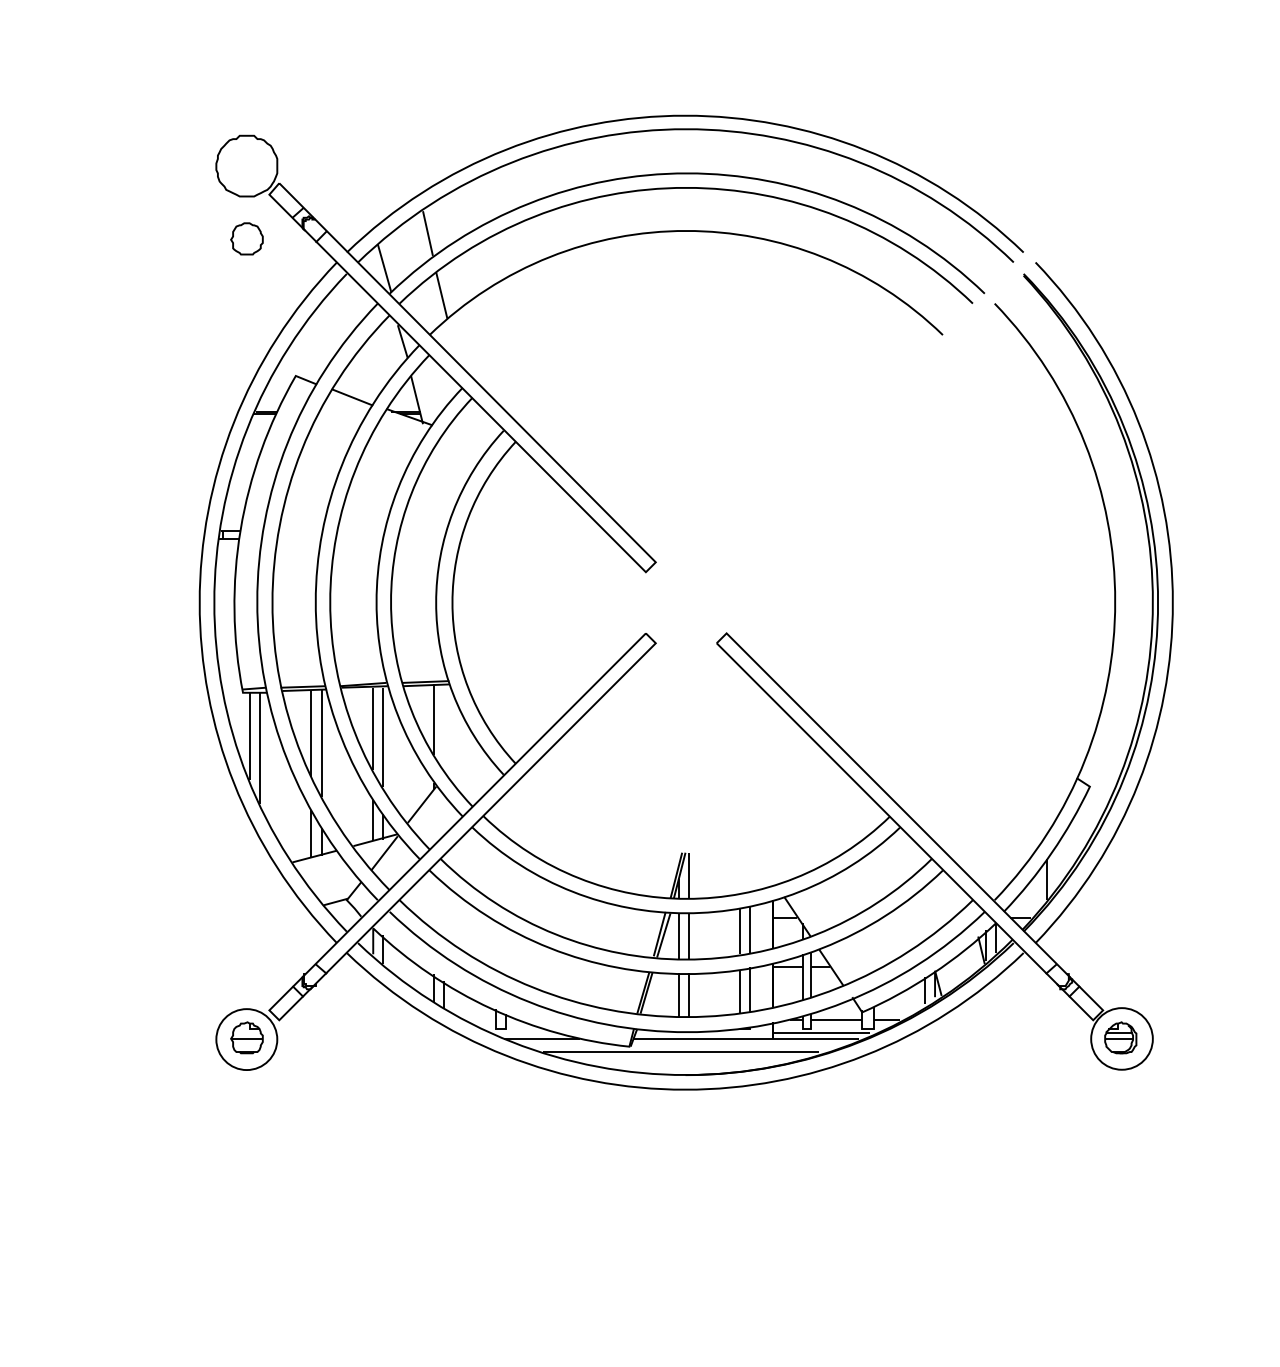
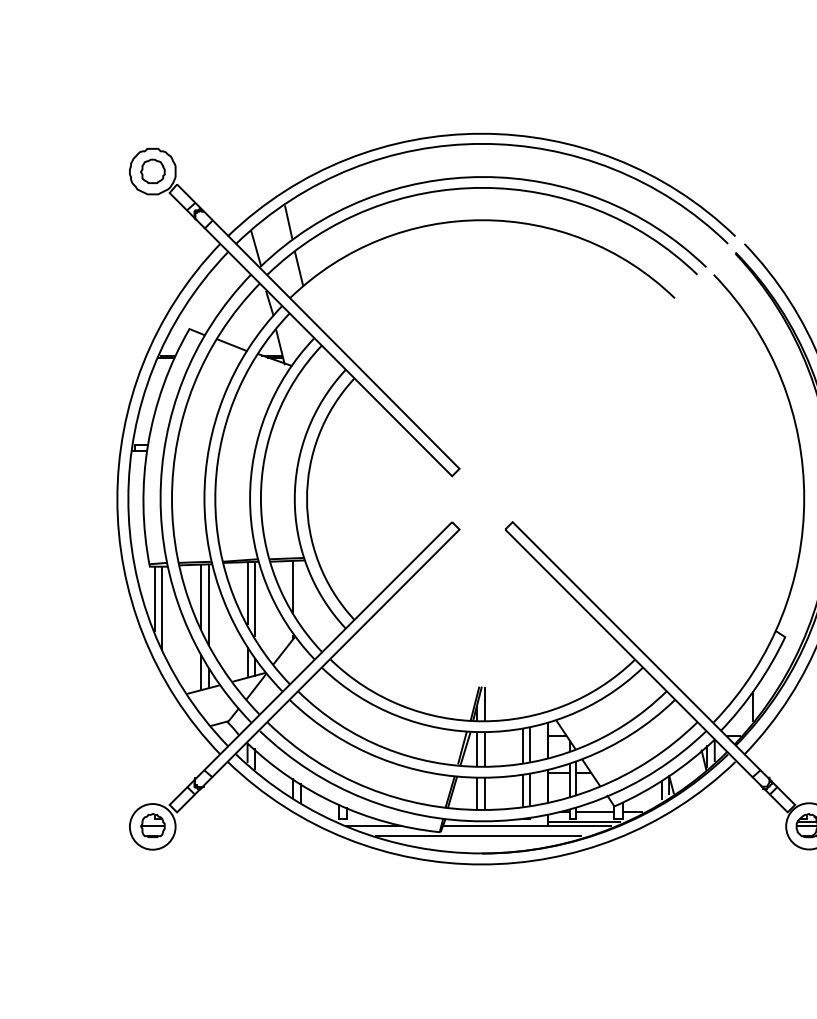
part: (246, 238) -> (152, 171), moved

